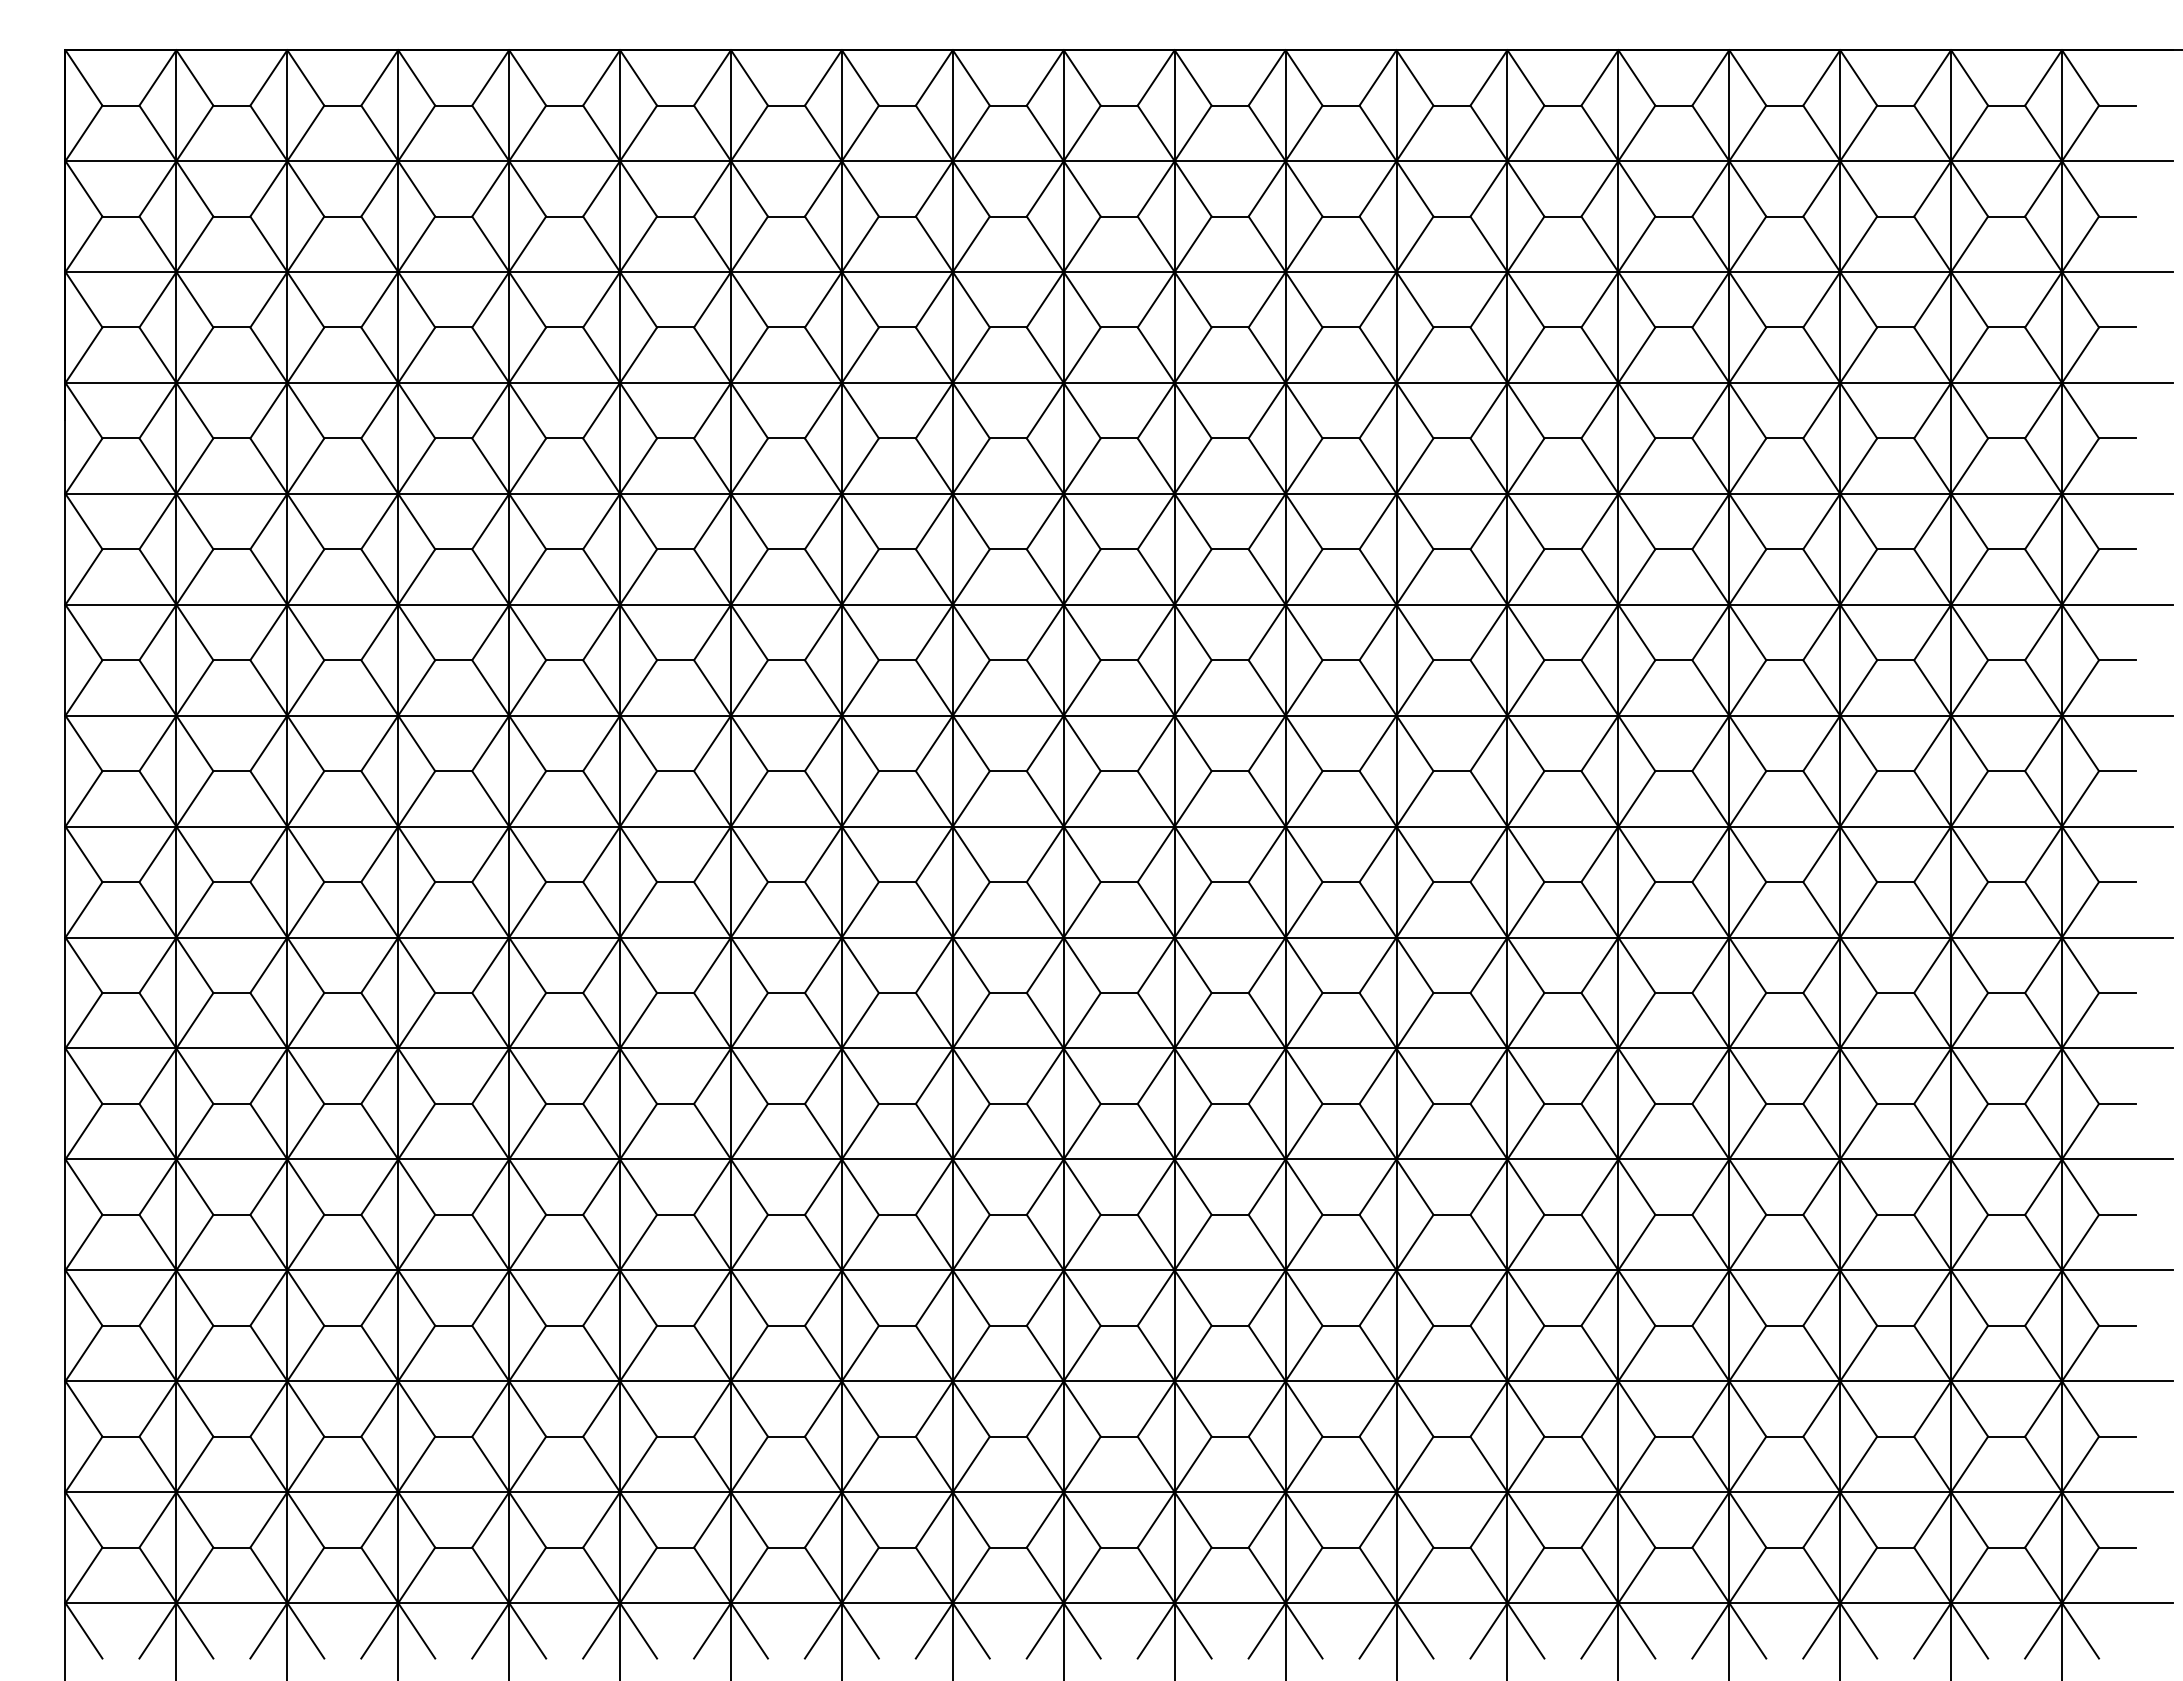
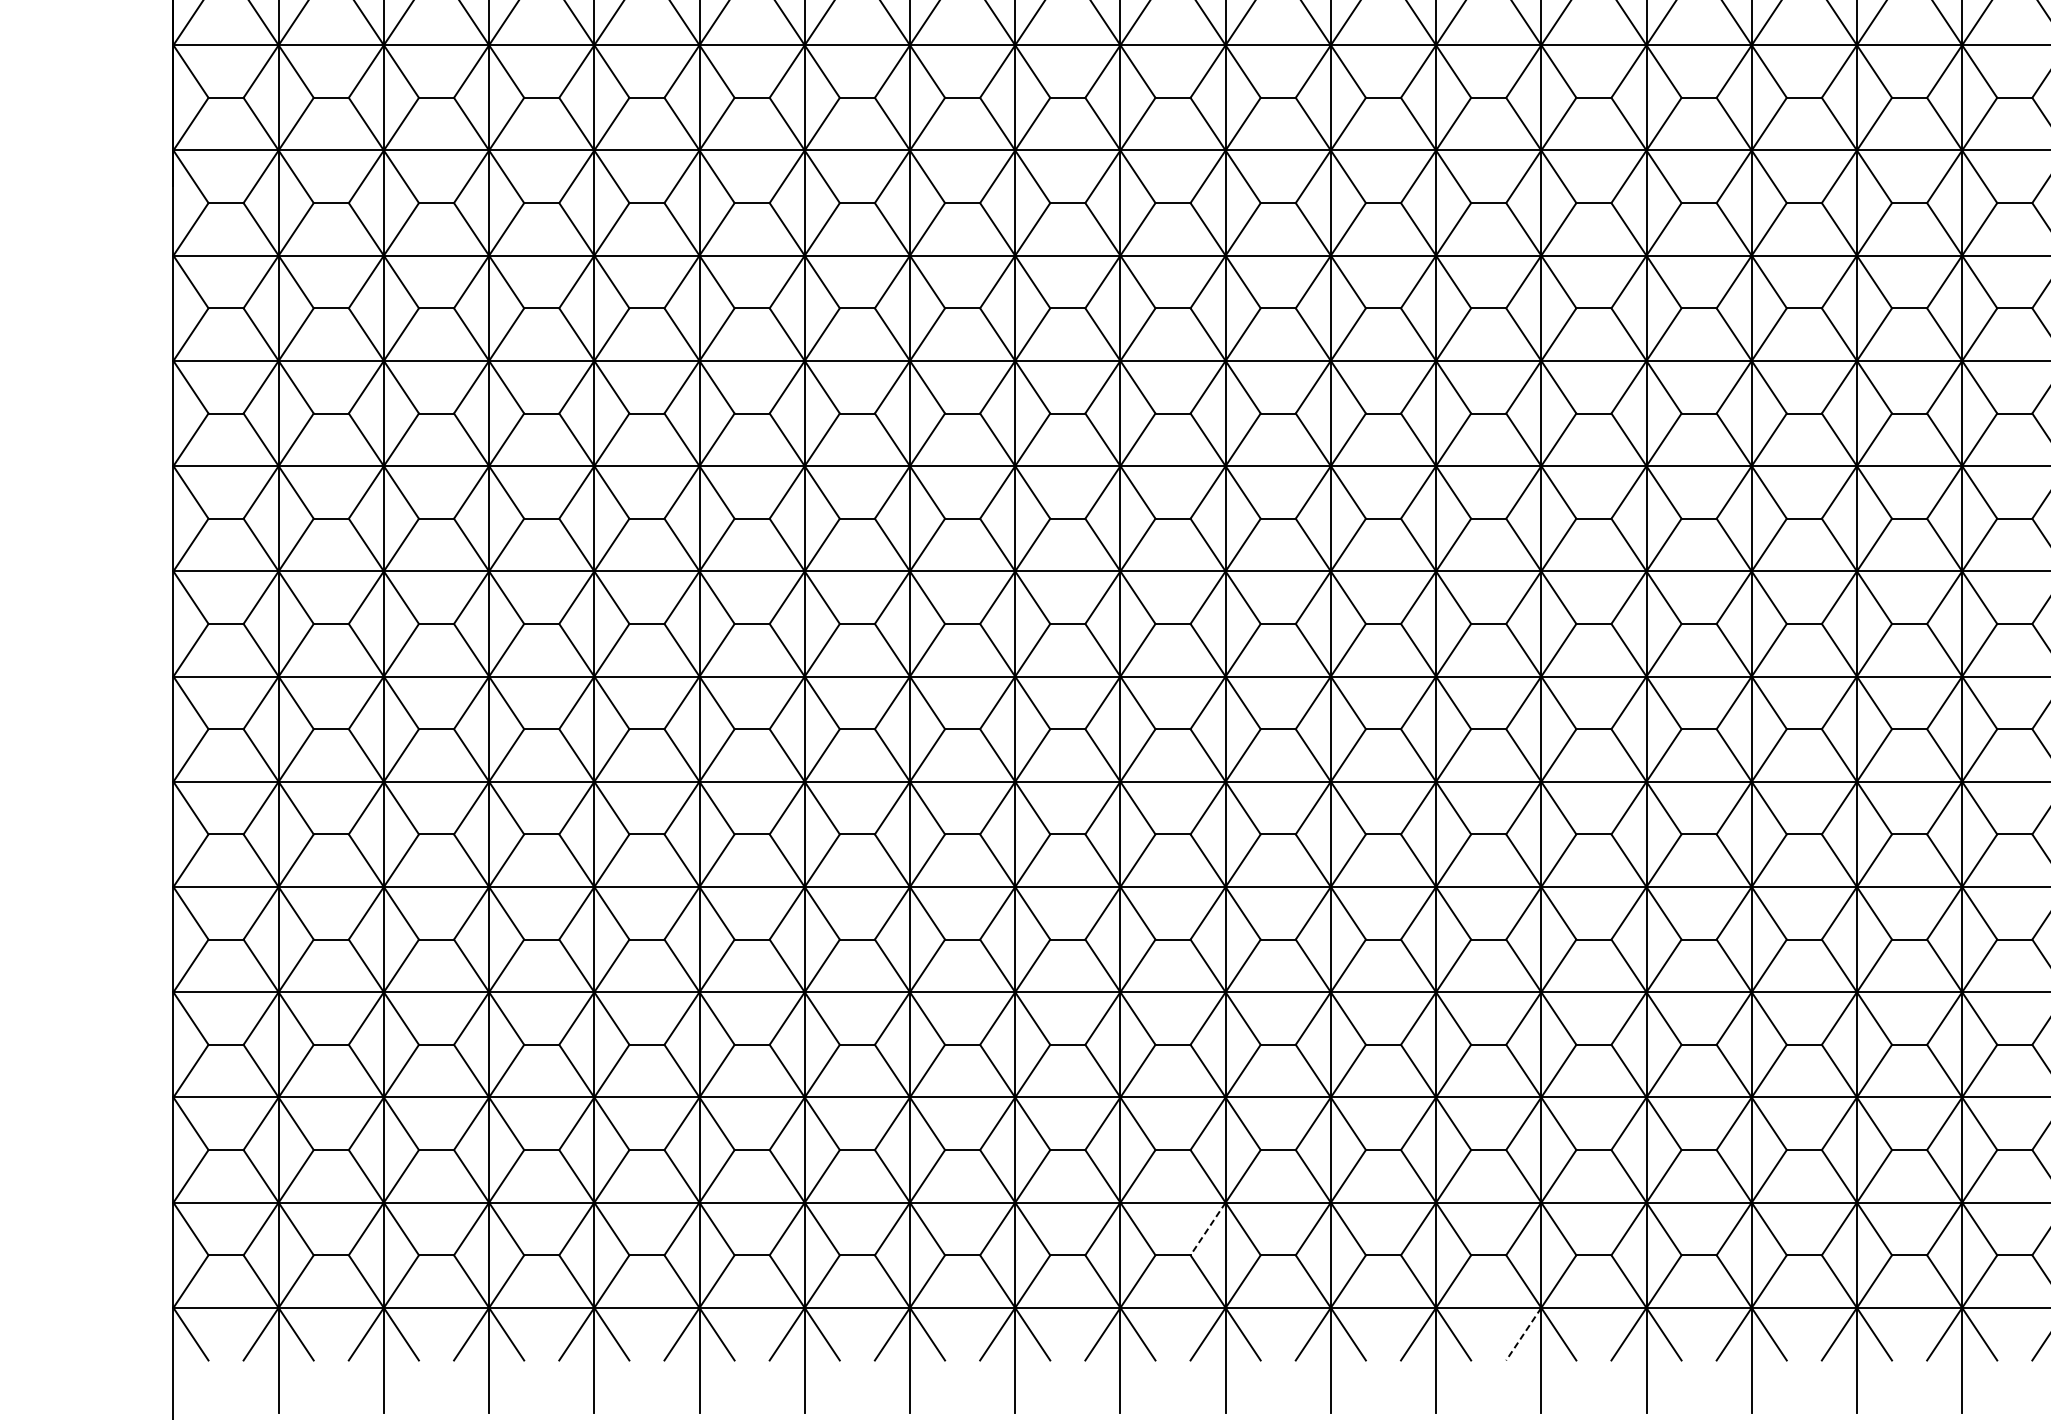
line: (1155, 1520) -> (1207, 1229), solid -> dashed
line: (1488, 1631) -> (1523, 1334), solid -> dashed

